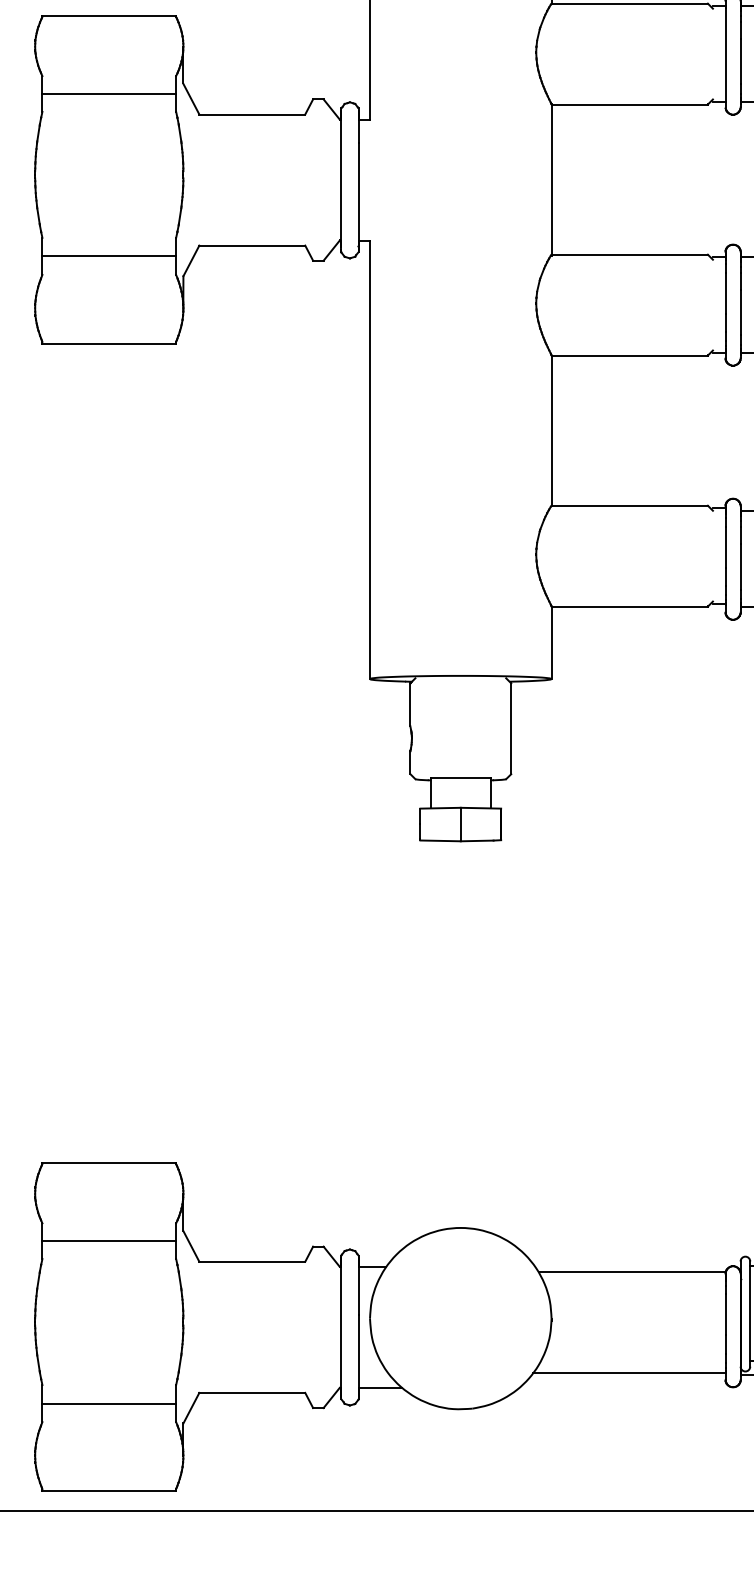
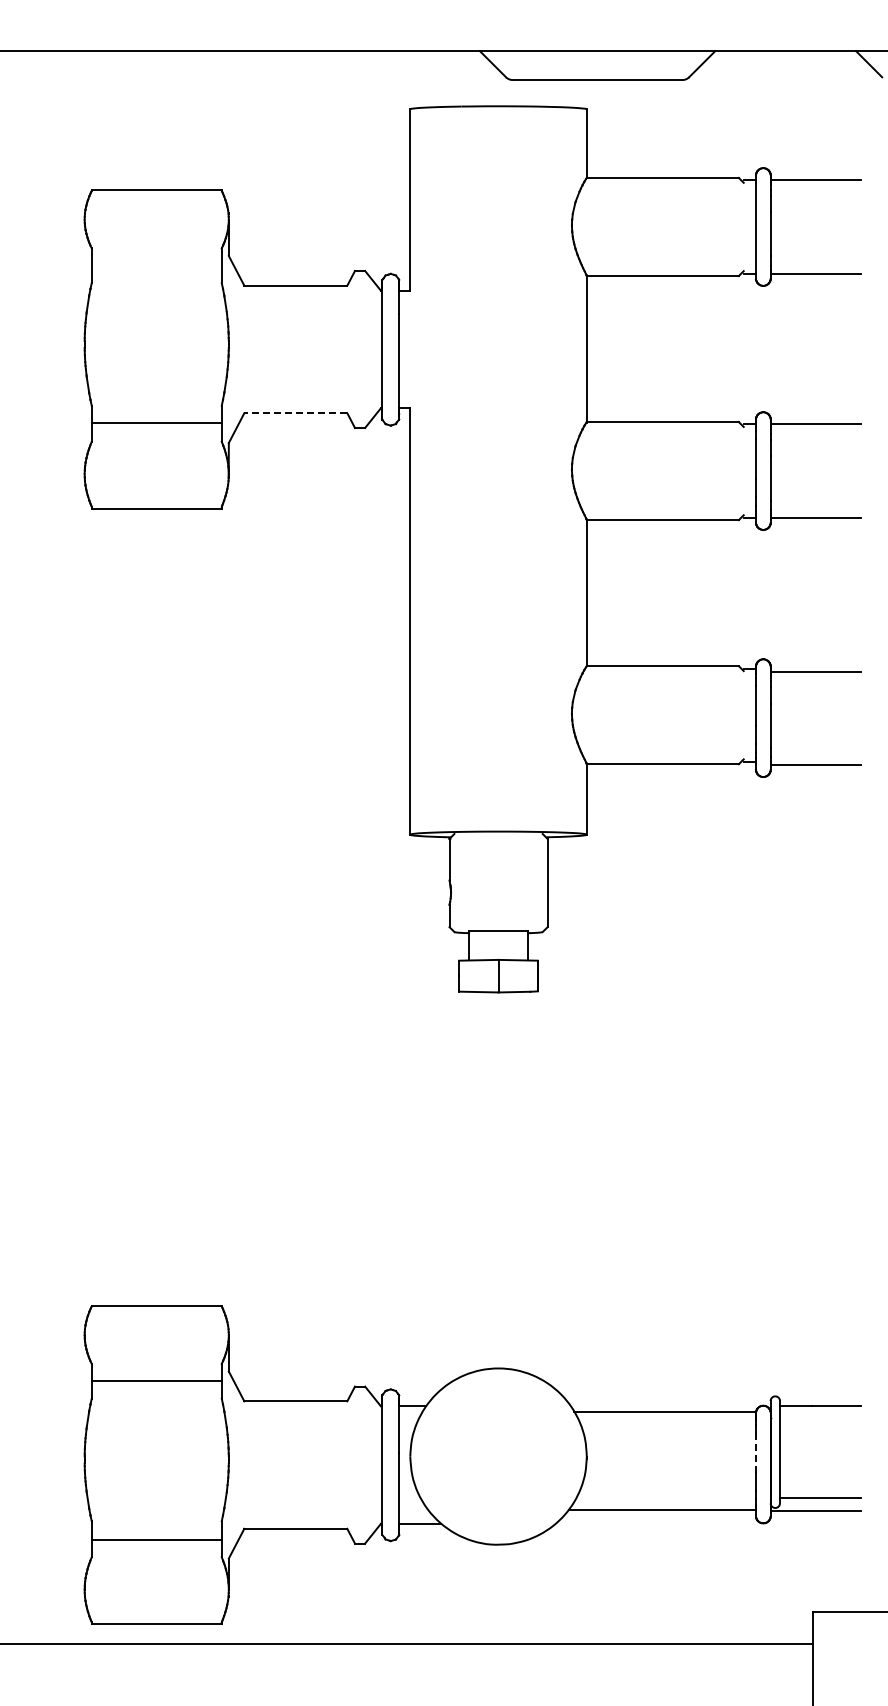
line: (109, 93) -> (156, 265), removed
line: (251, 245) -> (295, 413), solid -> dashed
line: (726, 1314) -> (756, 1452), solid -> dashed

